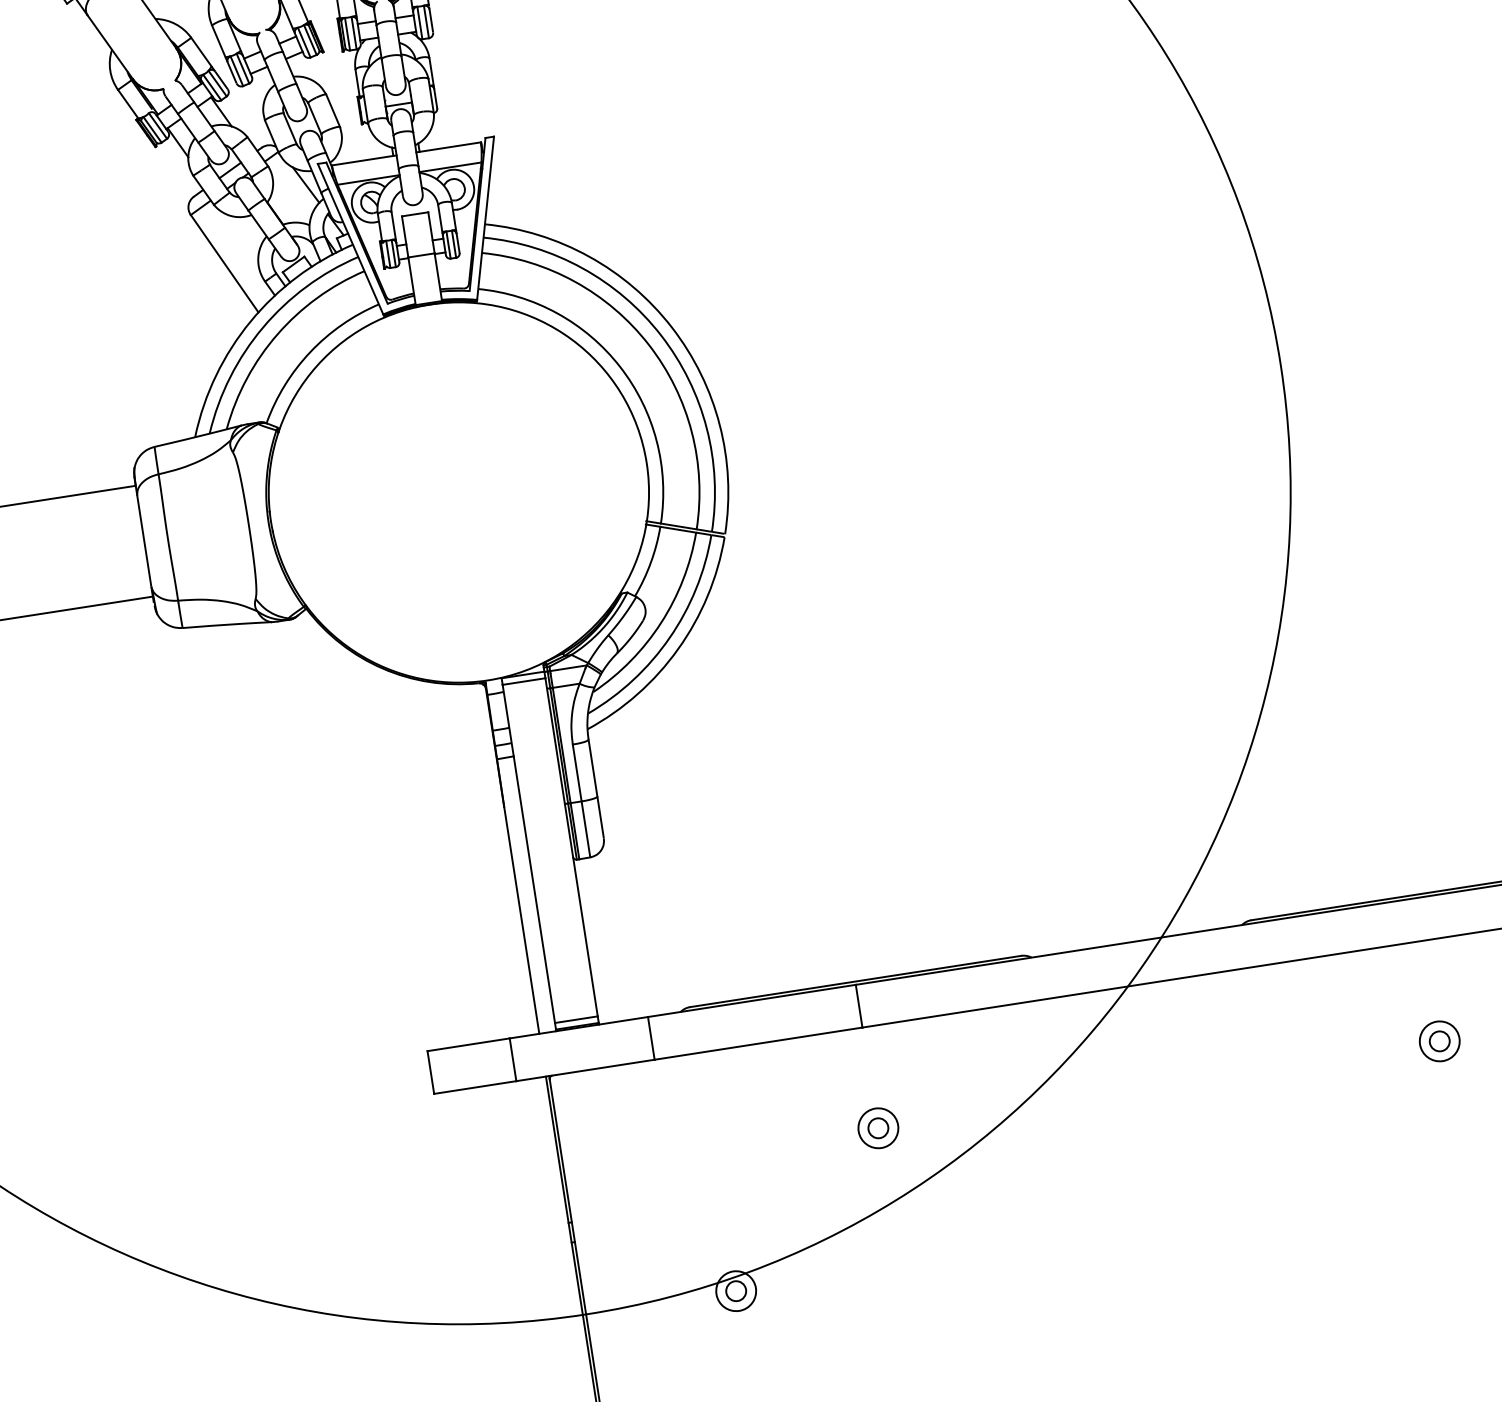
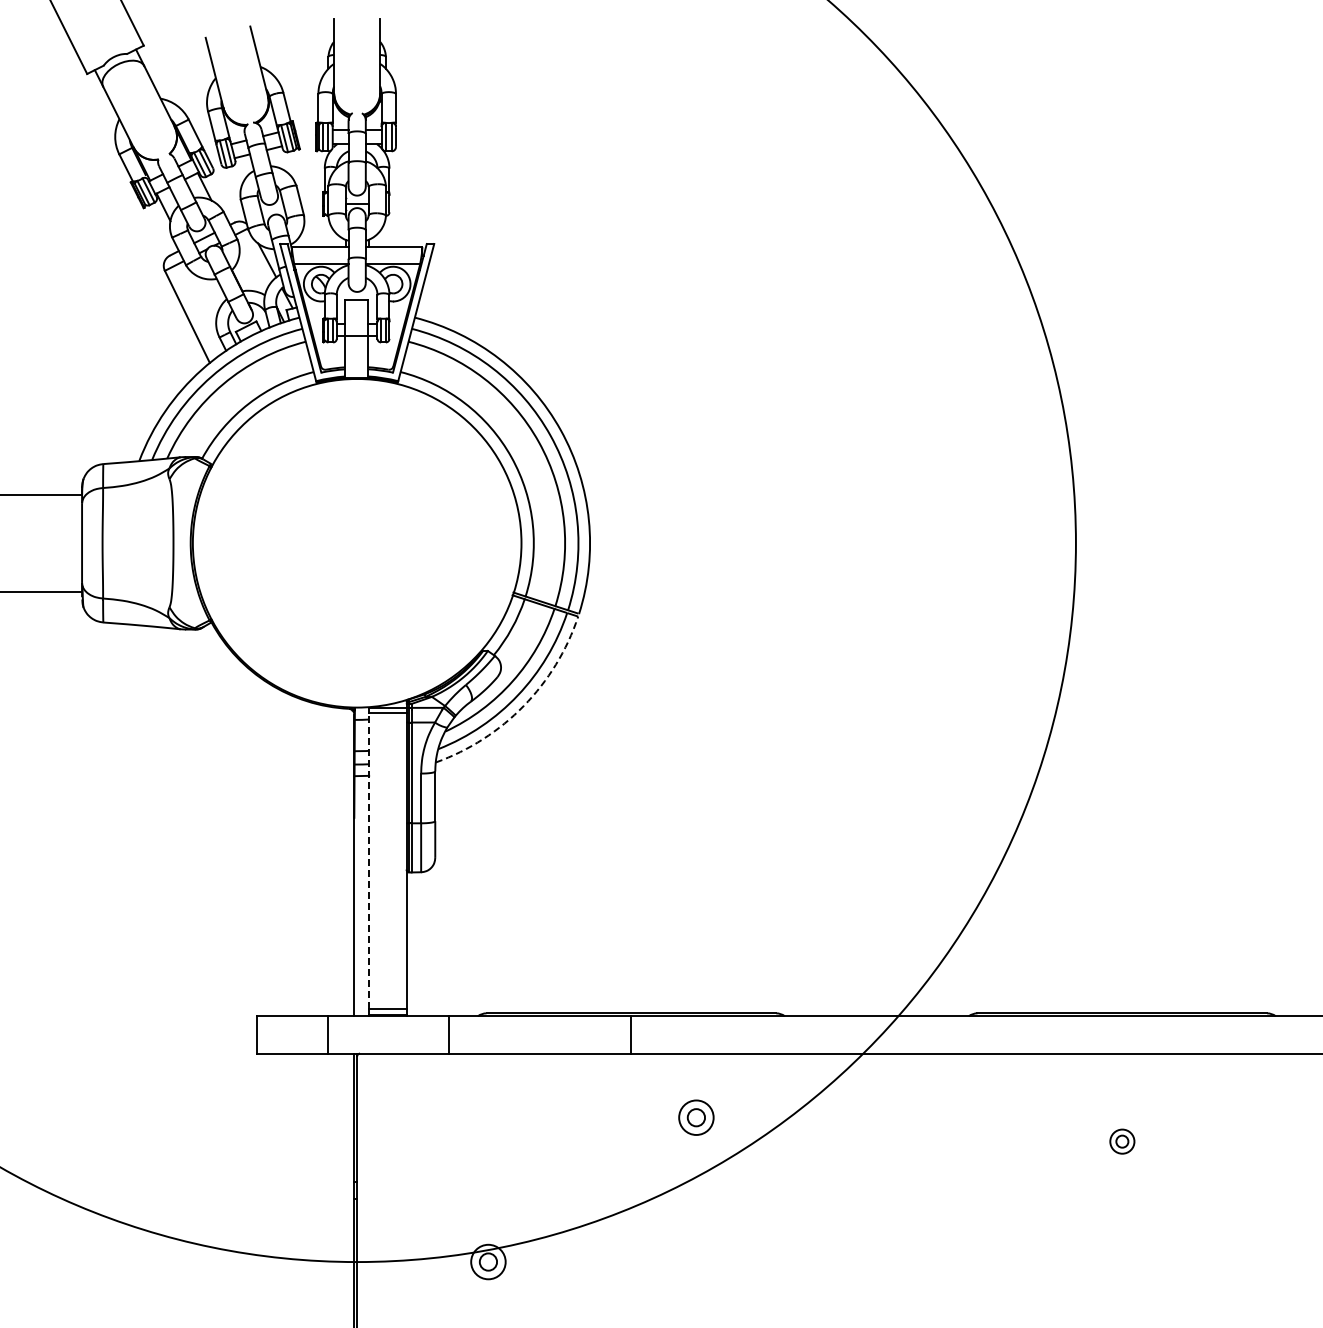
arc: (677, 648) -> (523, 705), solid -> dashed
line: (529, 854) -> (369, 861), solid -> dashed
part: (1439, 1041) -> (1122, 1141), size x0.7
part: (878, 1128) -> (696, 1117), moved

